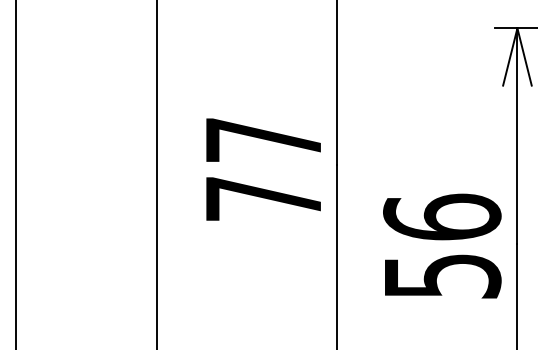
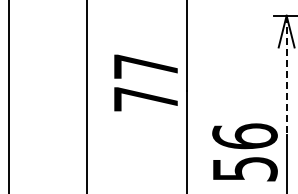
line: (517, 136) -> (286, 75), solid -> dashed
text: (262, 168) -> (145, 82), moved
text: (441, 246) -> (244, 152), moved

